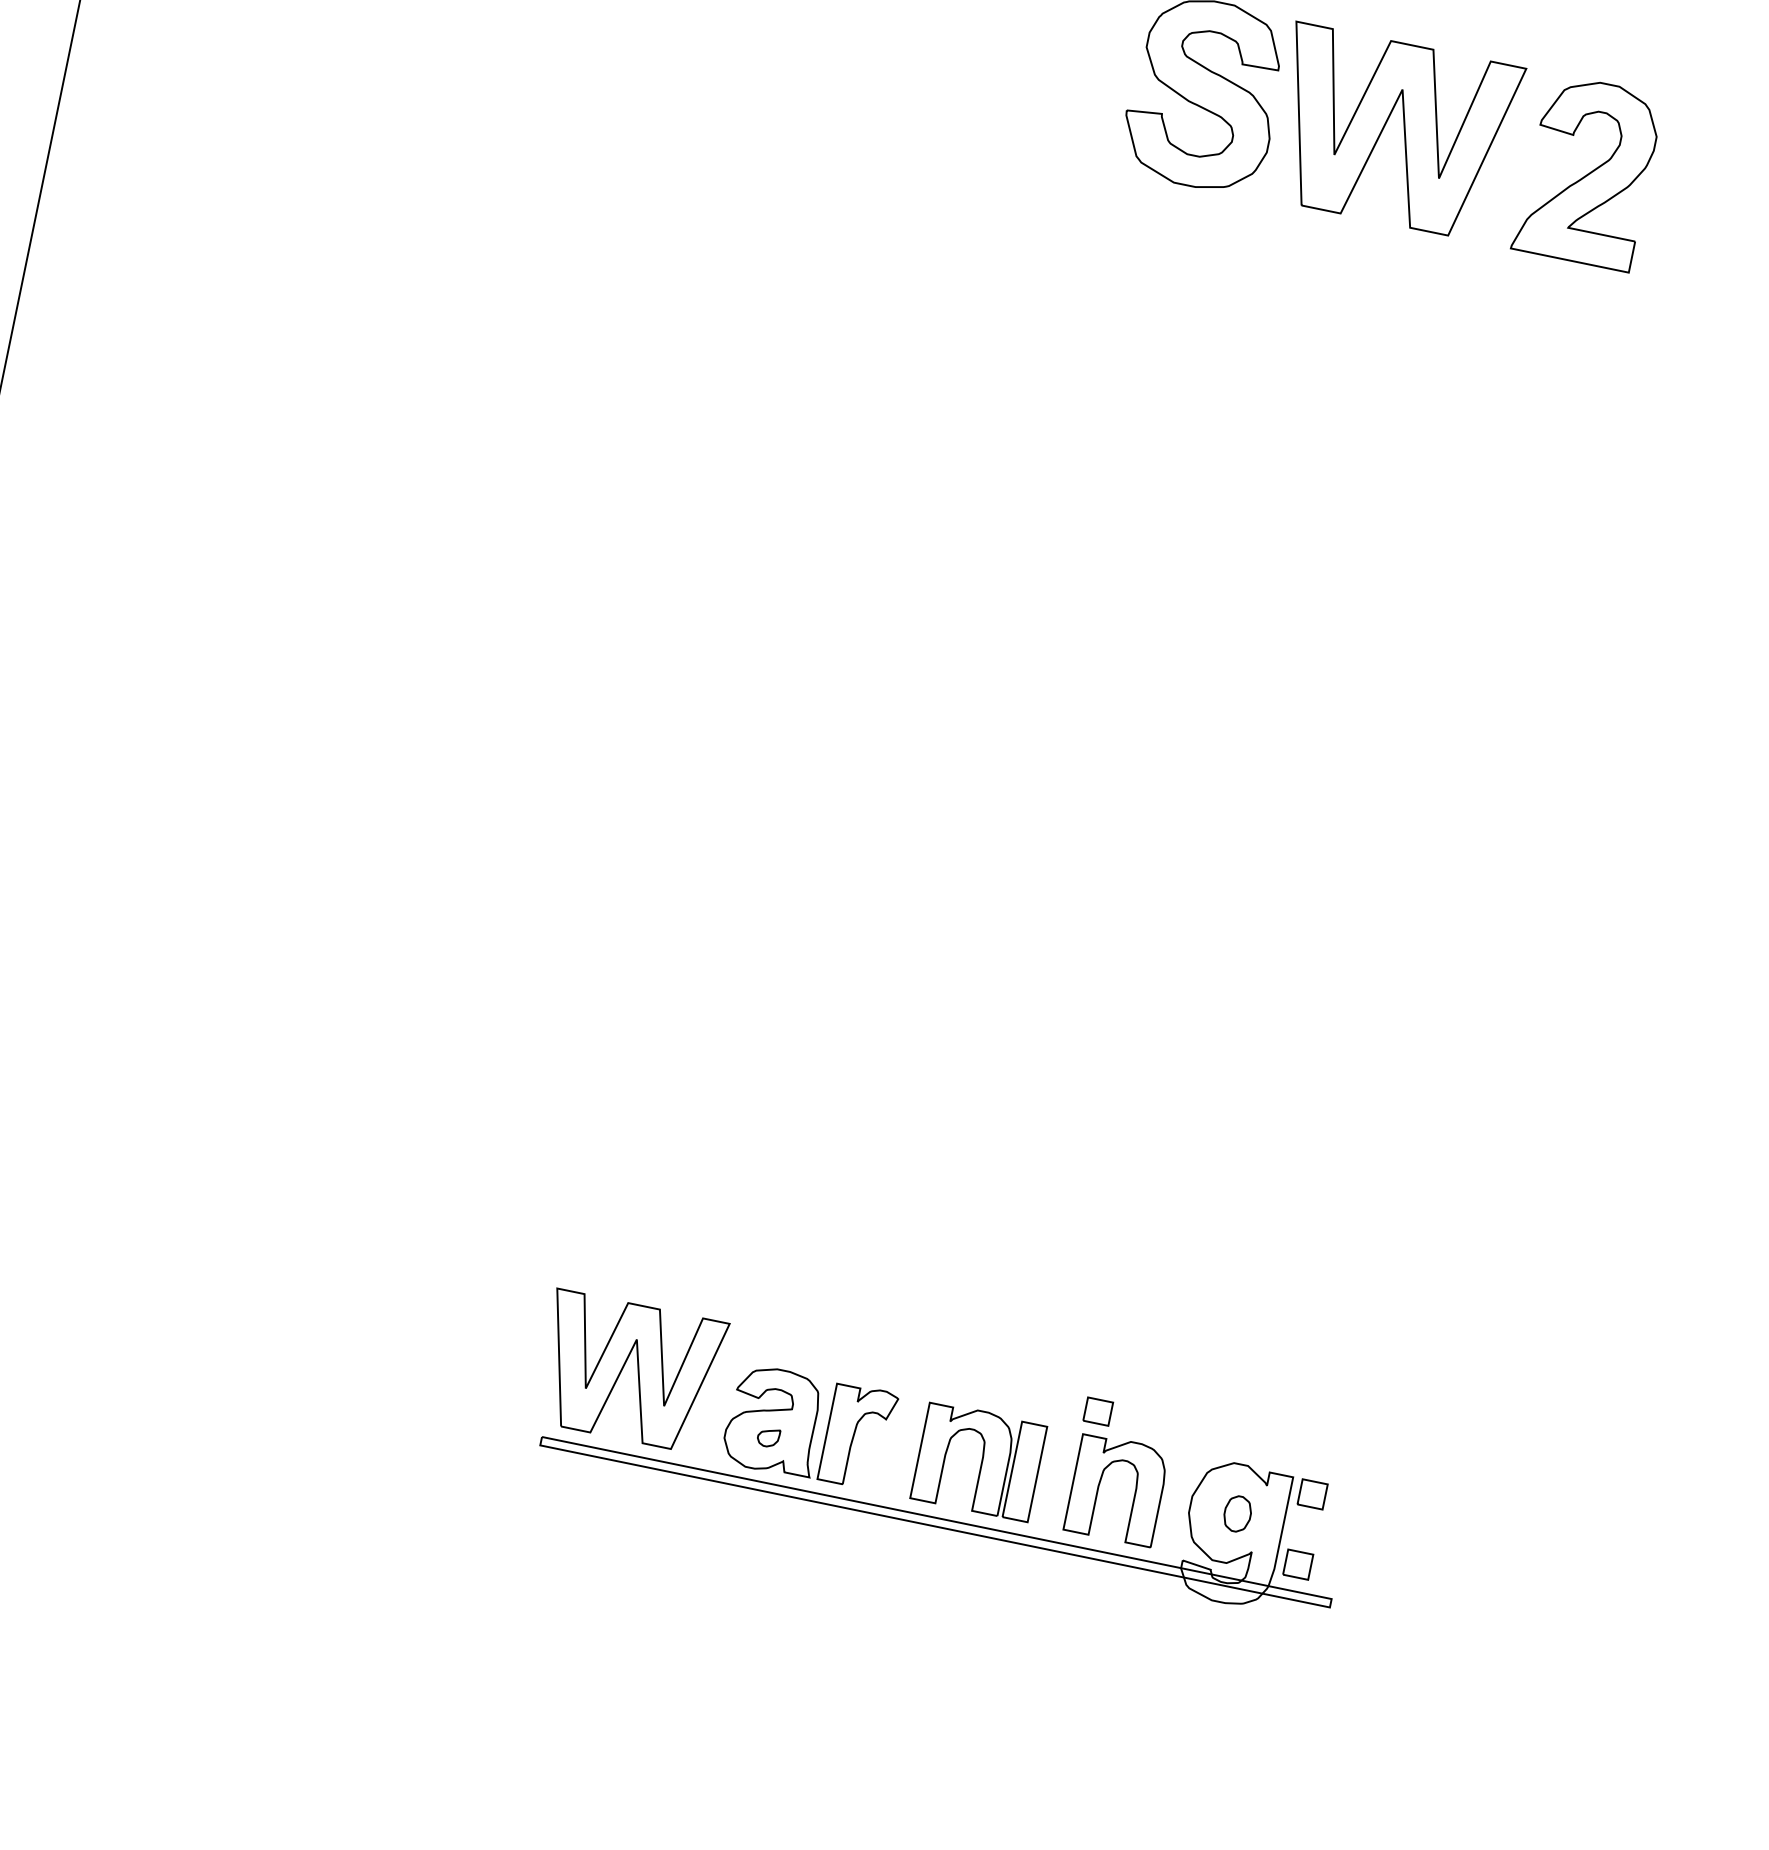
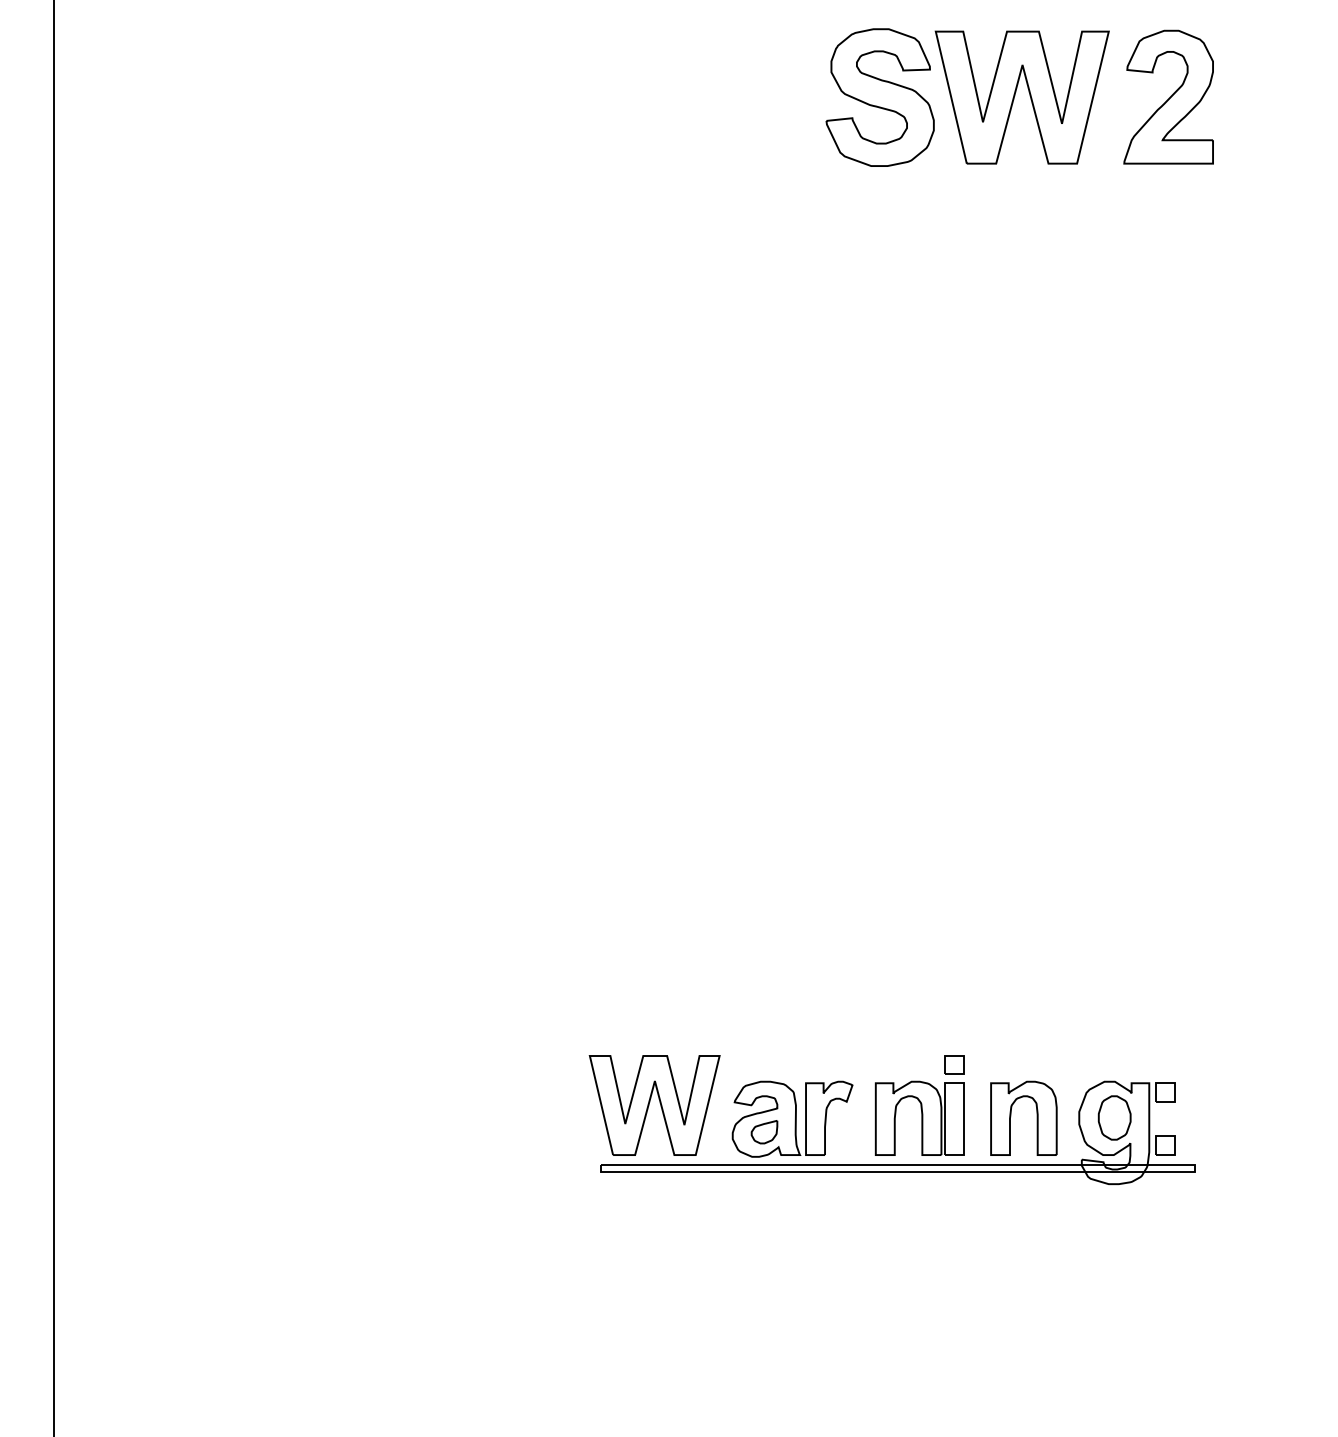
part: (1097, 1411) -> (954, 1064), moved
part: (768, 1437) -> (764, 1132), size x1.67
part: (1237, 1513) -> (1114, 1117), size x1.67

